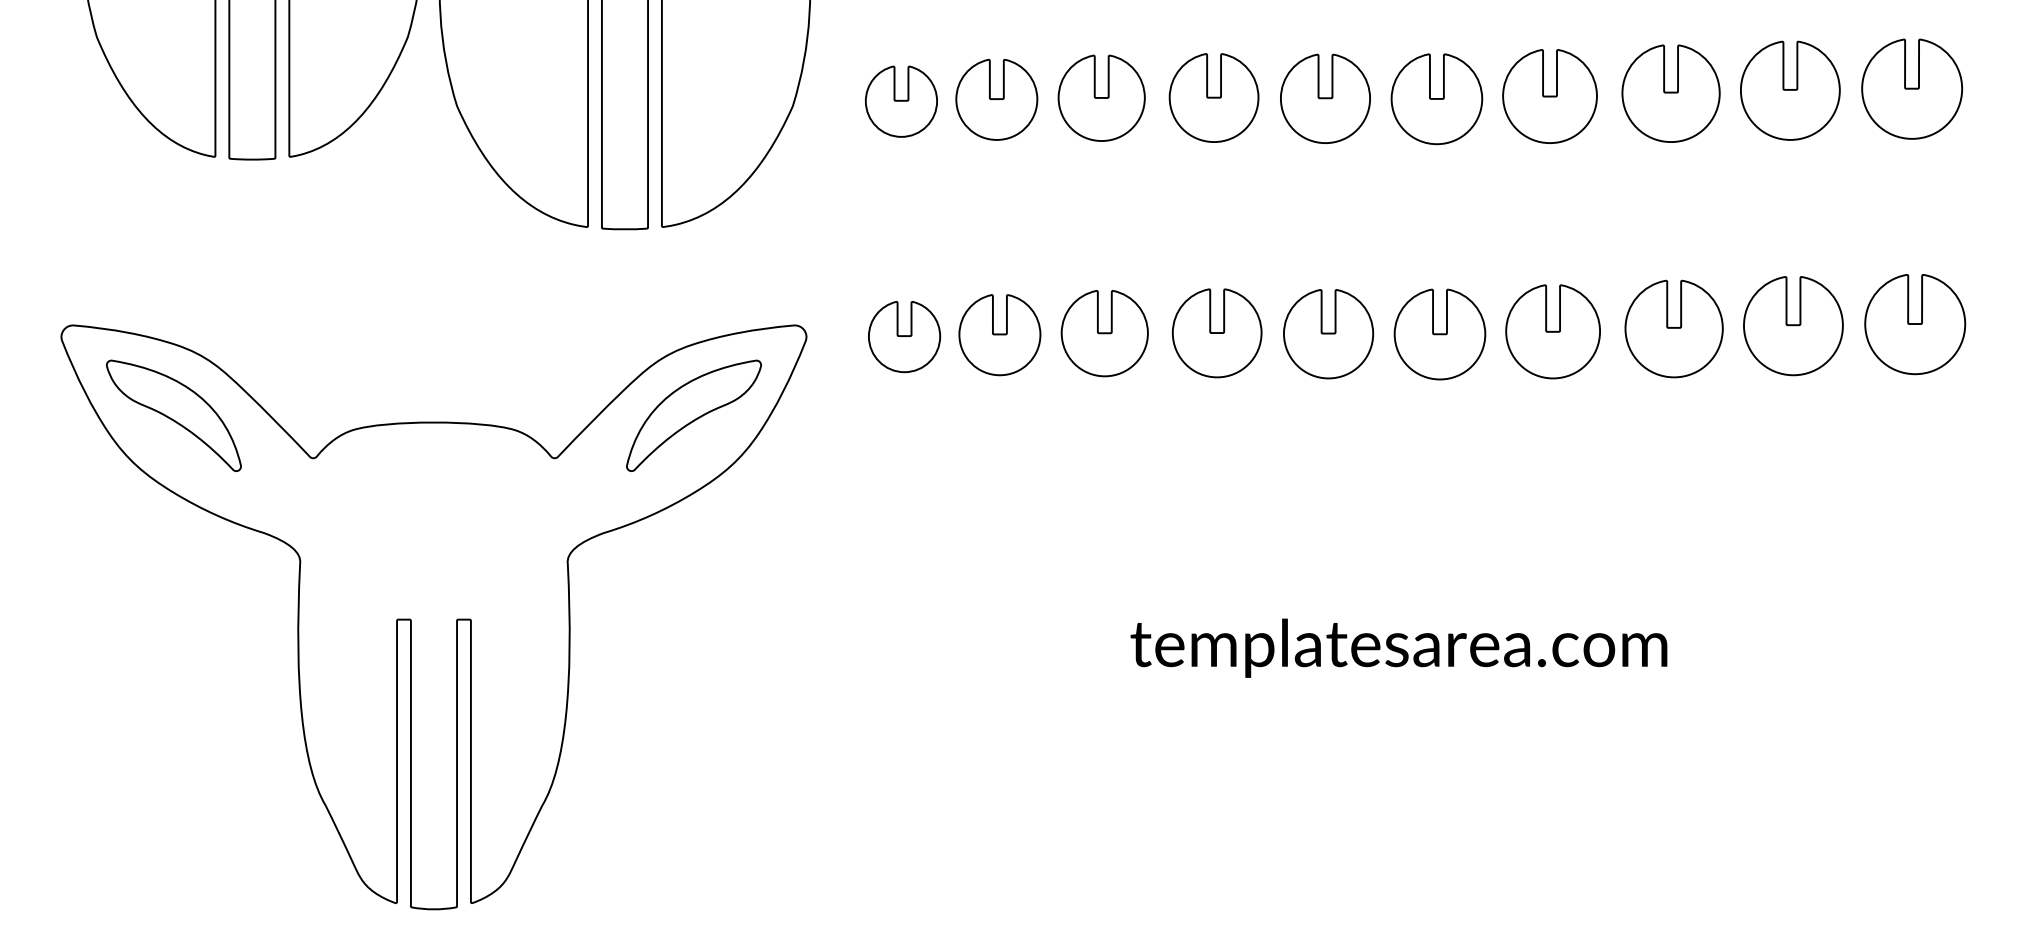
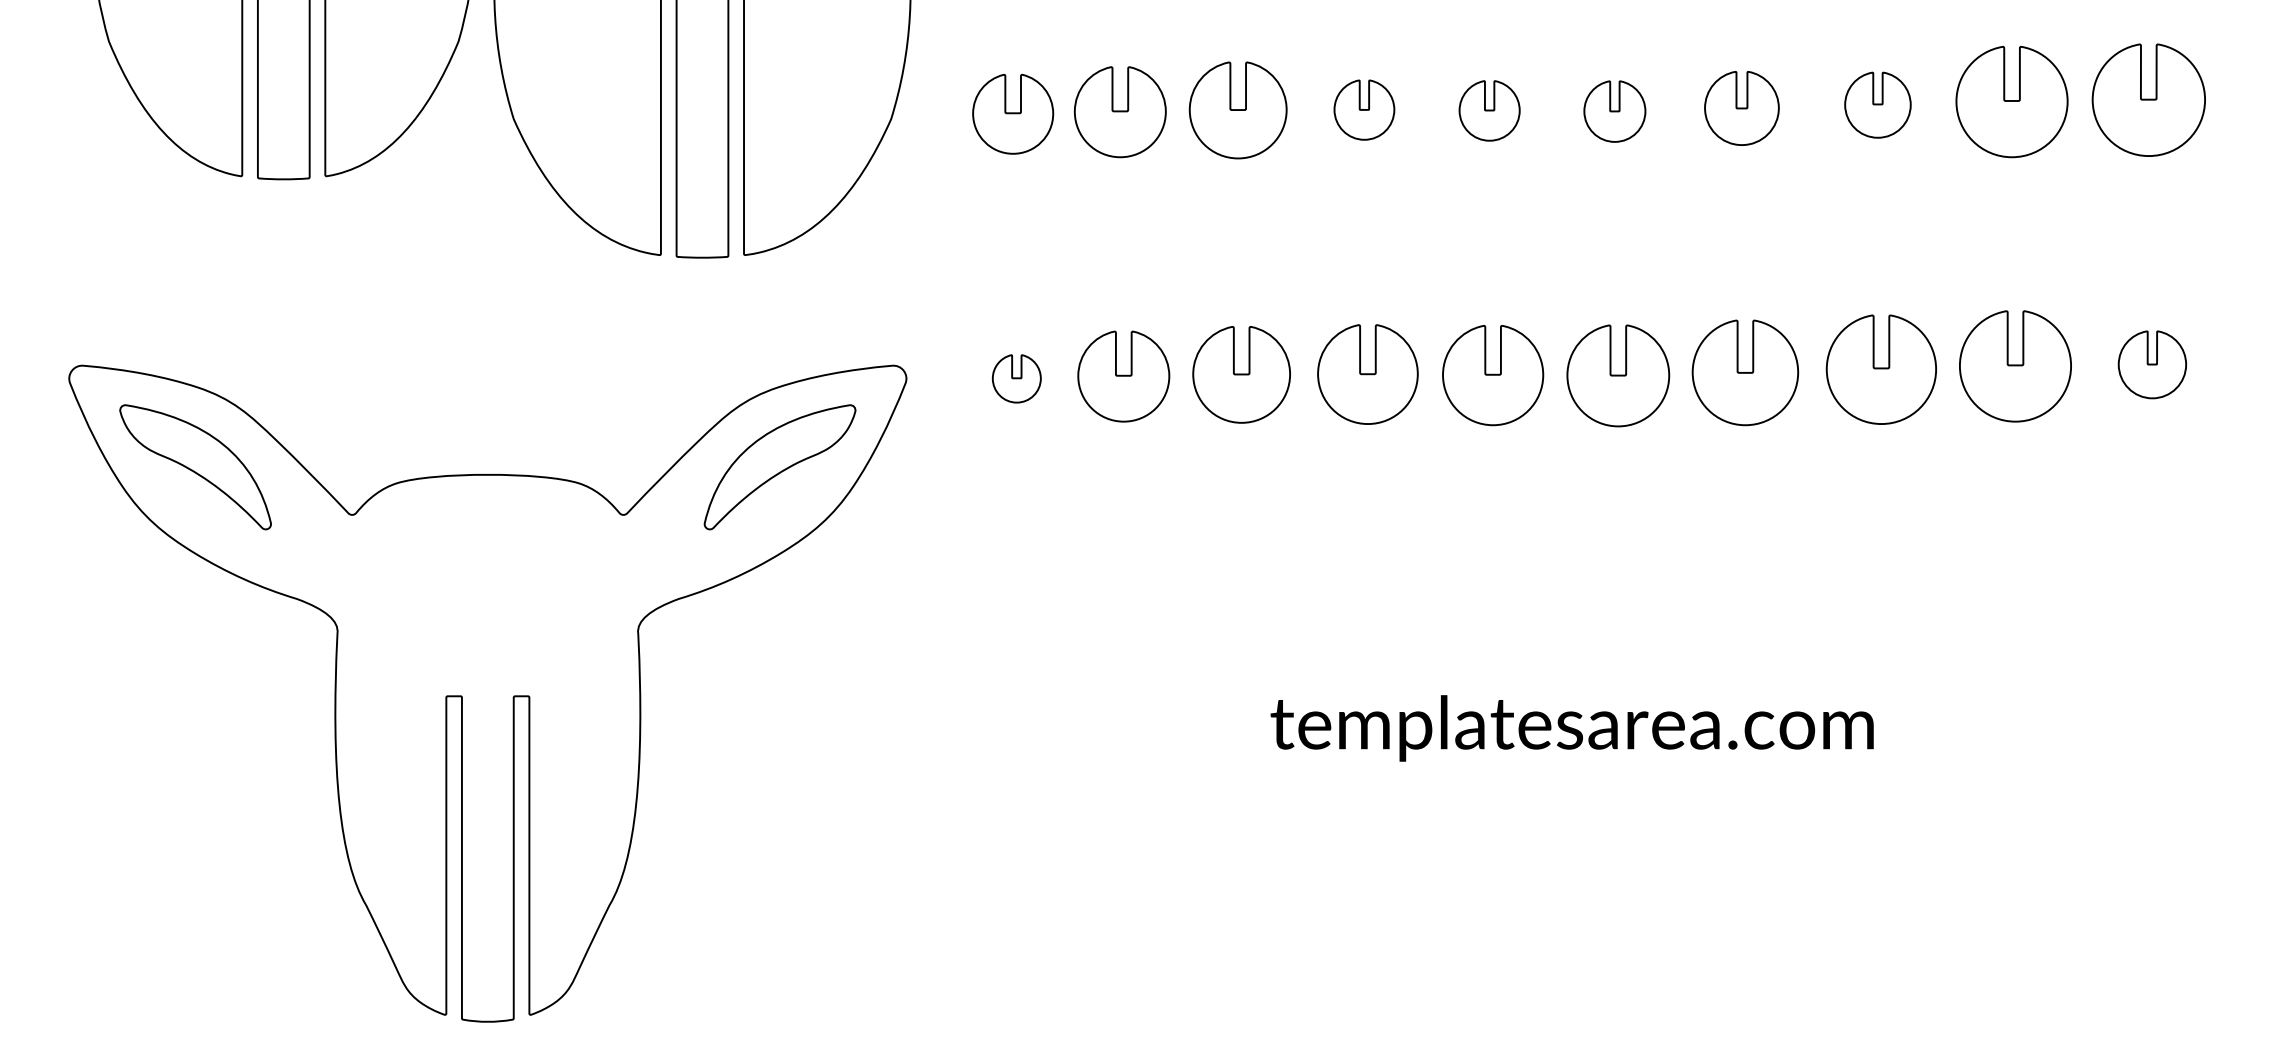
part: (1670, 93) -> (1877, 105), size x0.6
part: (1549, 96) -> (1741, 108), size x0.7
part: (1213, 97) -> (1363, 109), size x0.6
part: (1325, 98) -> (1489, 110), size x0.6
part: (1436, 99) -> (1614, 111), size x0.6
part: (1915, 324) -> (2152, 364), size x0.6
part: (904, 337) -> (1016, 379), size x0.6

